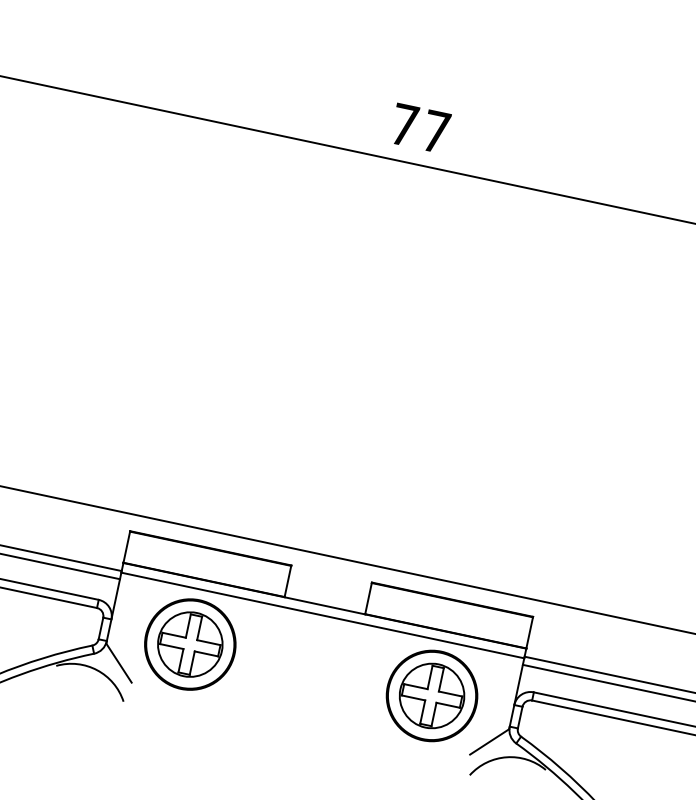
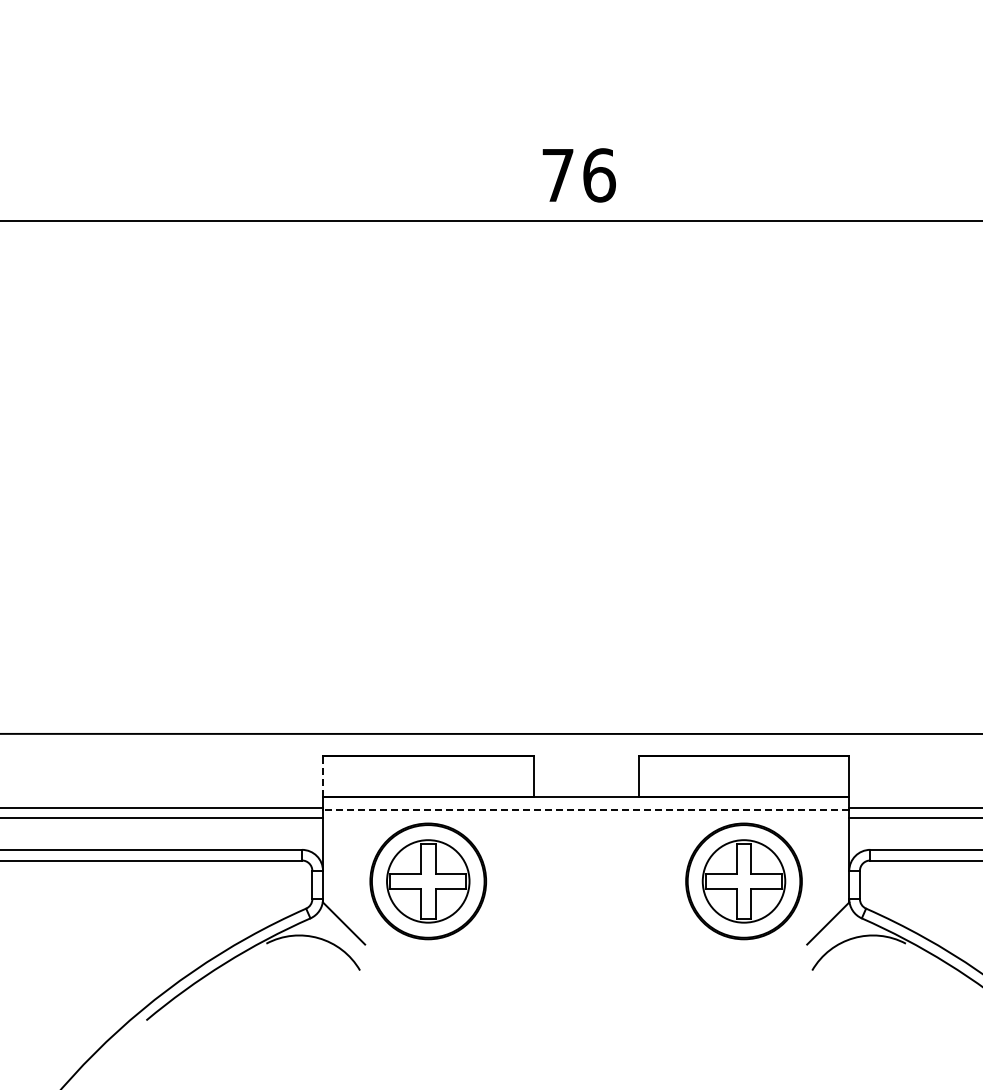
text: (436, 132) -> (599, 175), 77 -> 76
line: (127, 547) -> (323, 776), solid -> dashed
line: (322, 615) -> (585, 809), solid -> dashed

